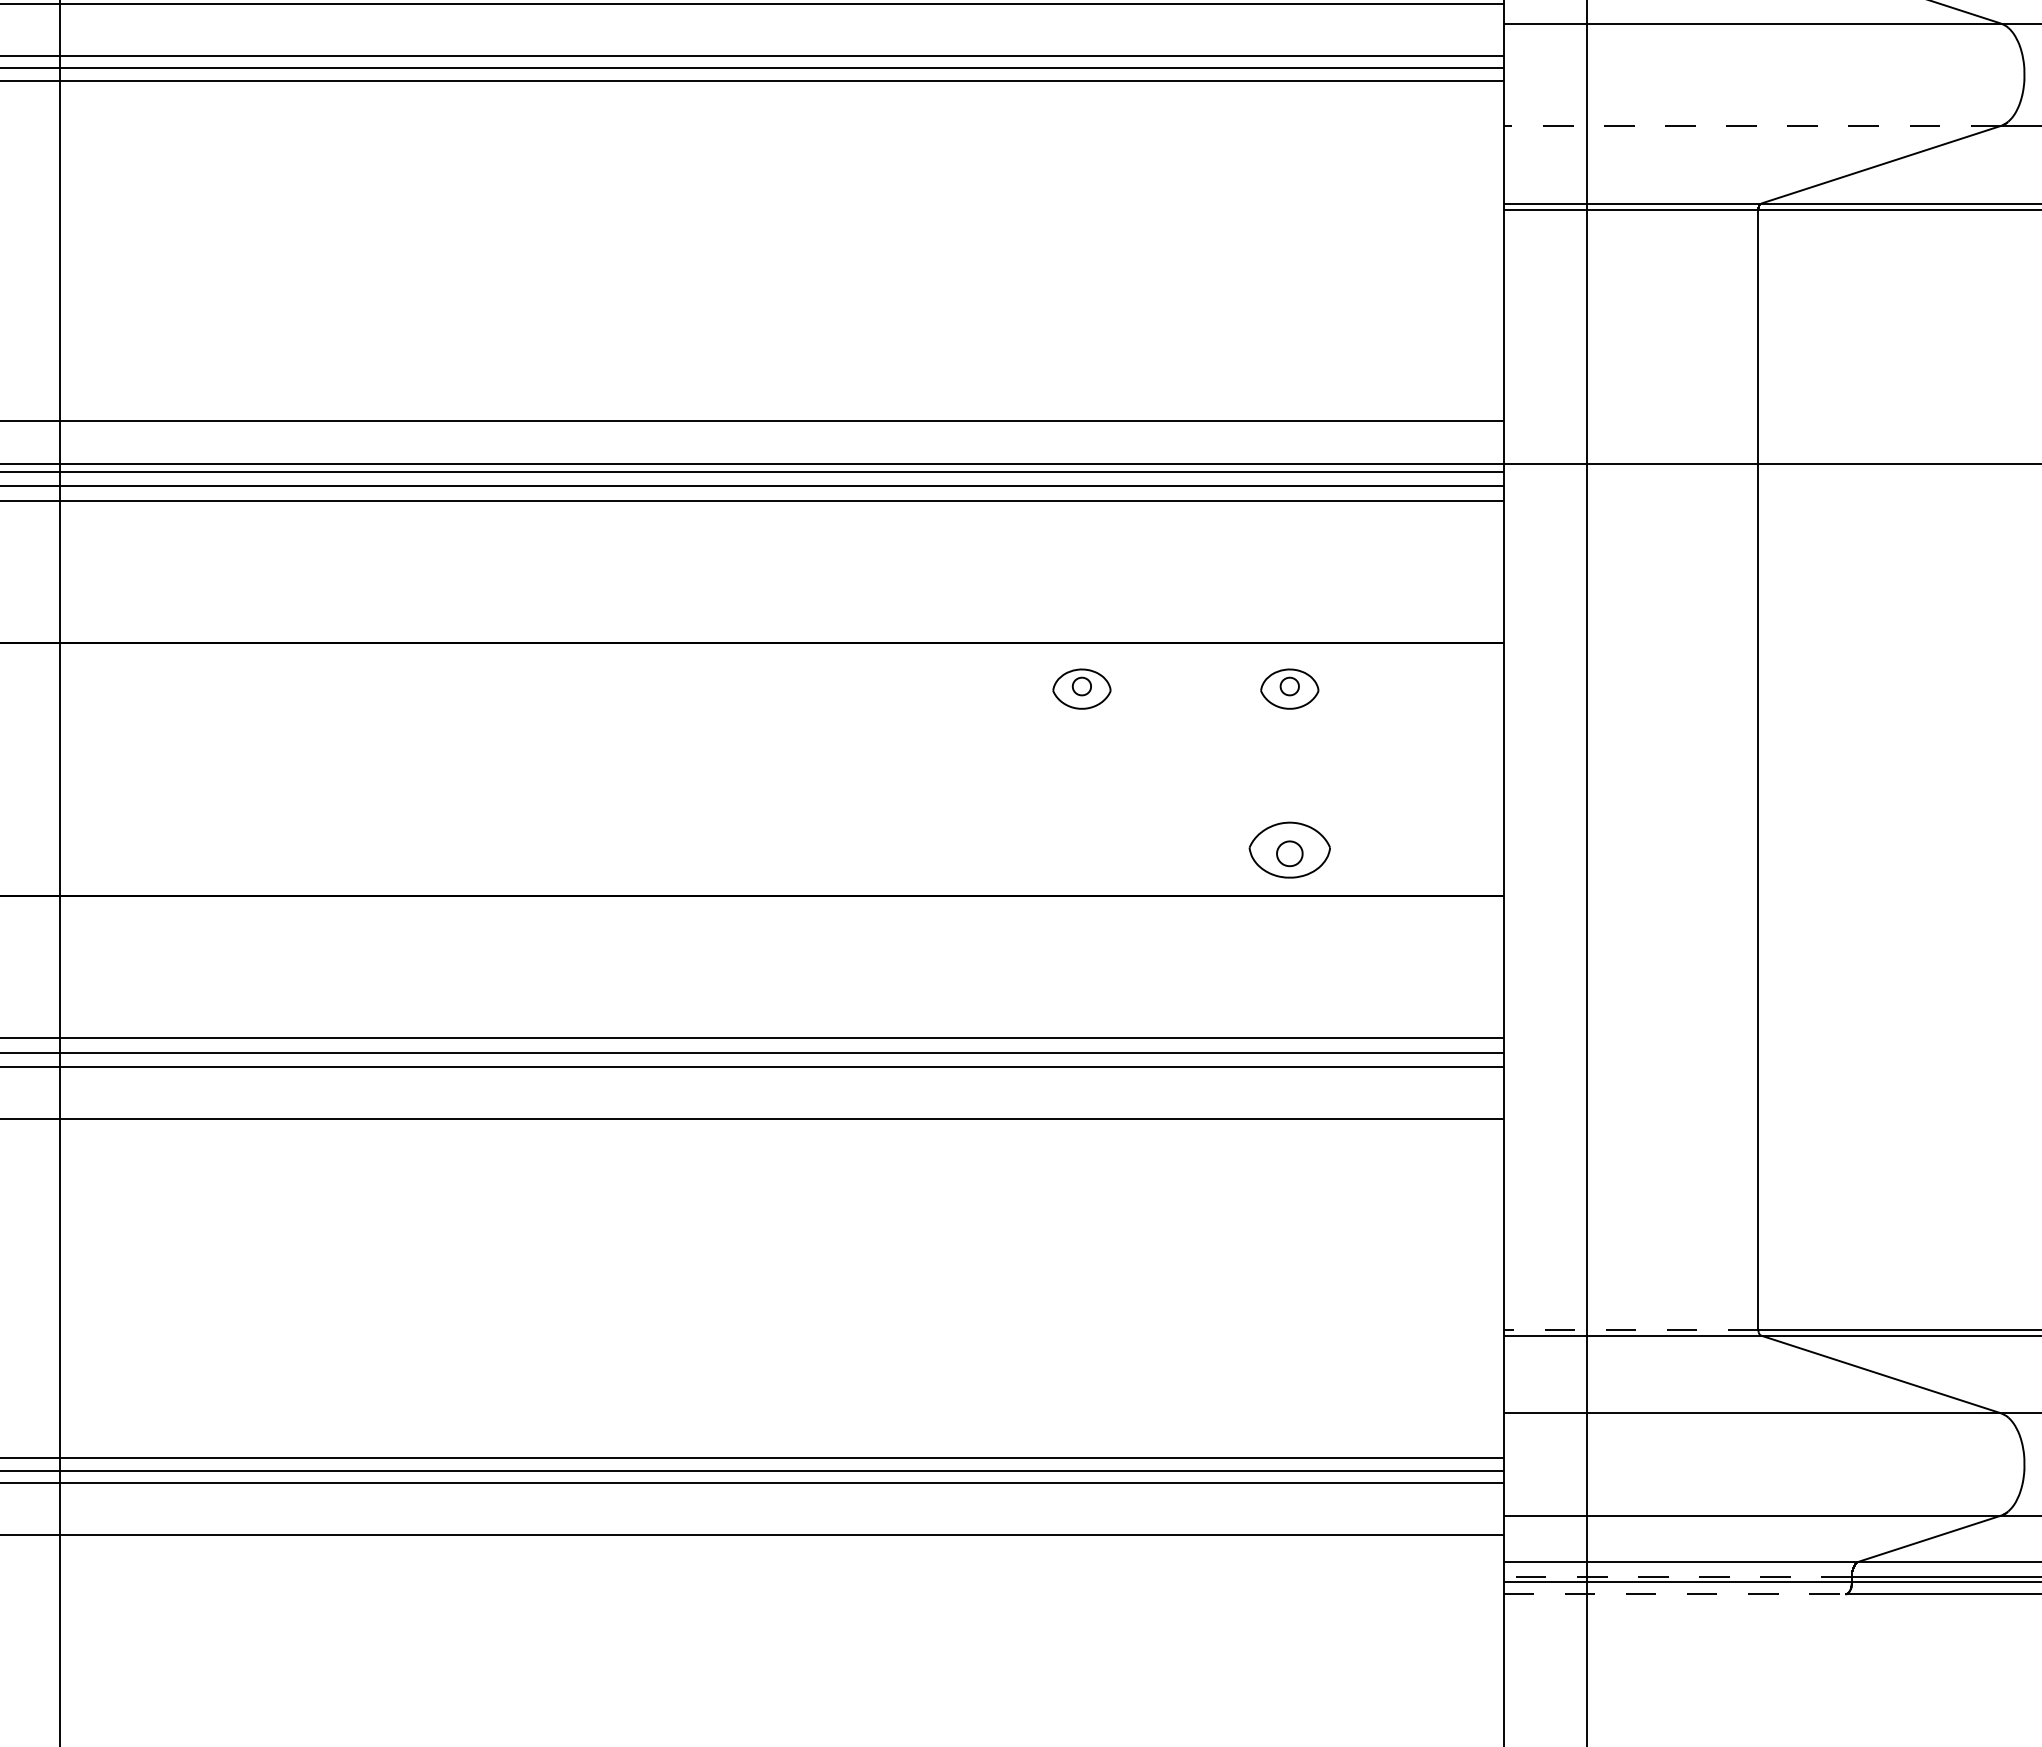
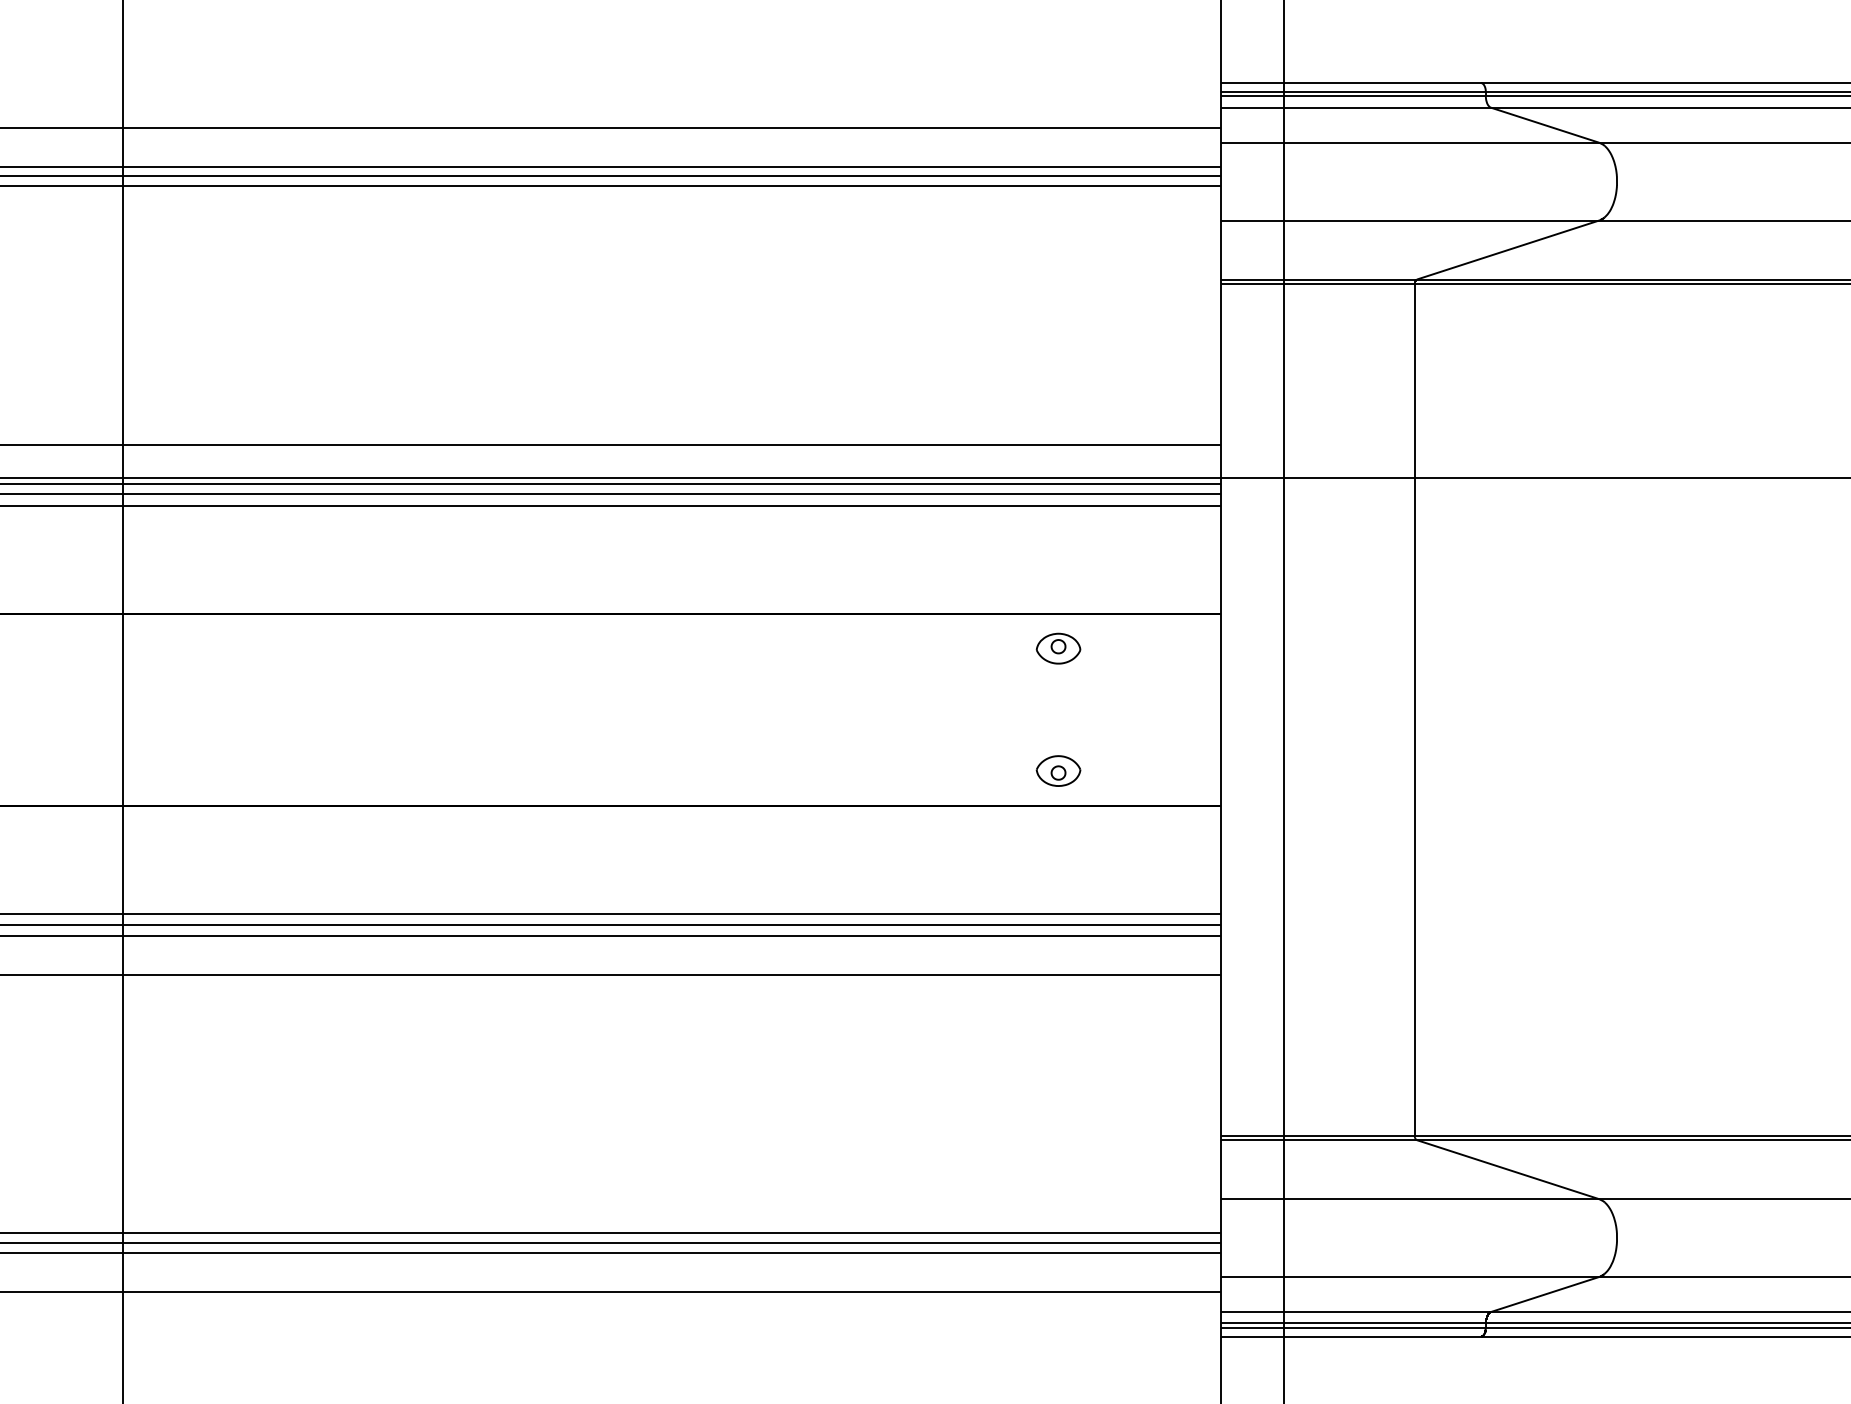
line: (1751, 125) -> (1409, 220), dashed -> solid
part: (1081, 688) -> (900, 648), removed
part: (1289, 849) -> (1058, 770), size x0.71
line: (1630, 1329) -> (1317, 1135), dashed -> solid
line: (1676, 1576) -> (1352, 1323), dashed -> solid
line: (1673, 1593) -> (1350, 1336), dashed -> solid

